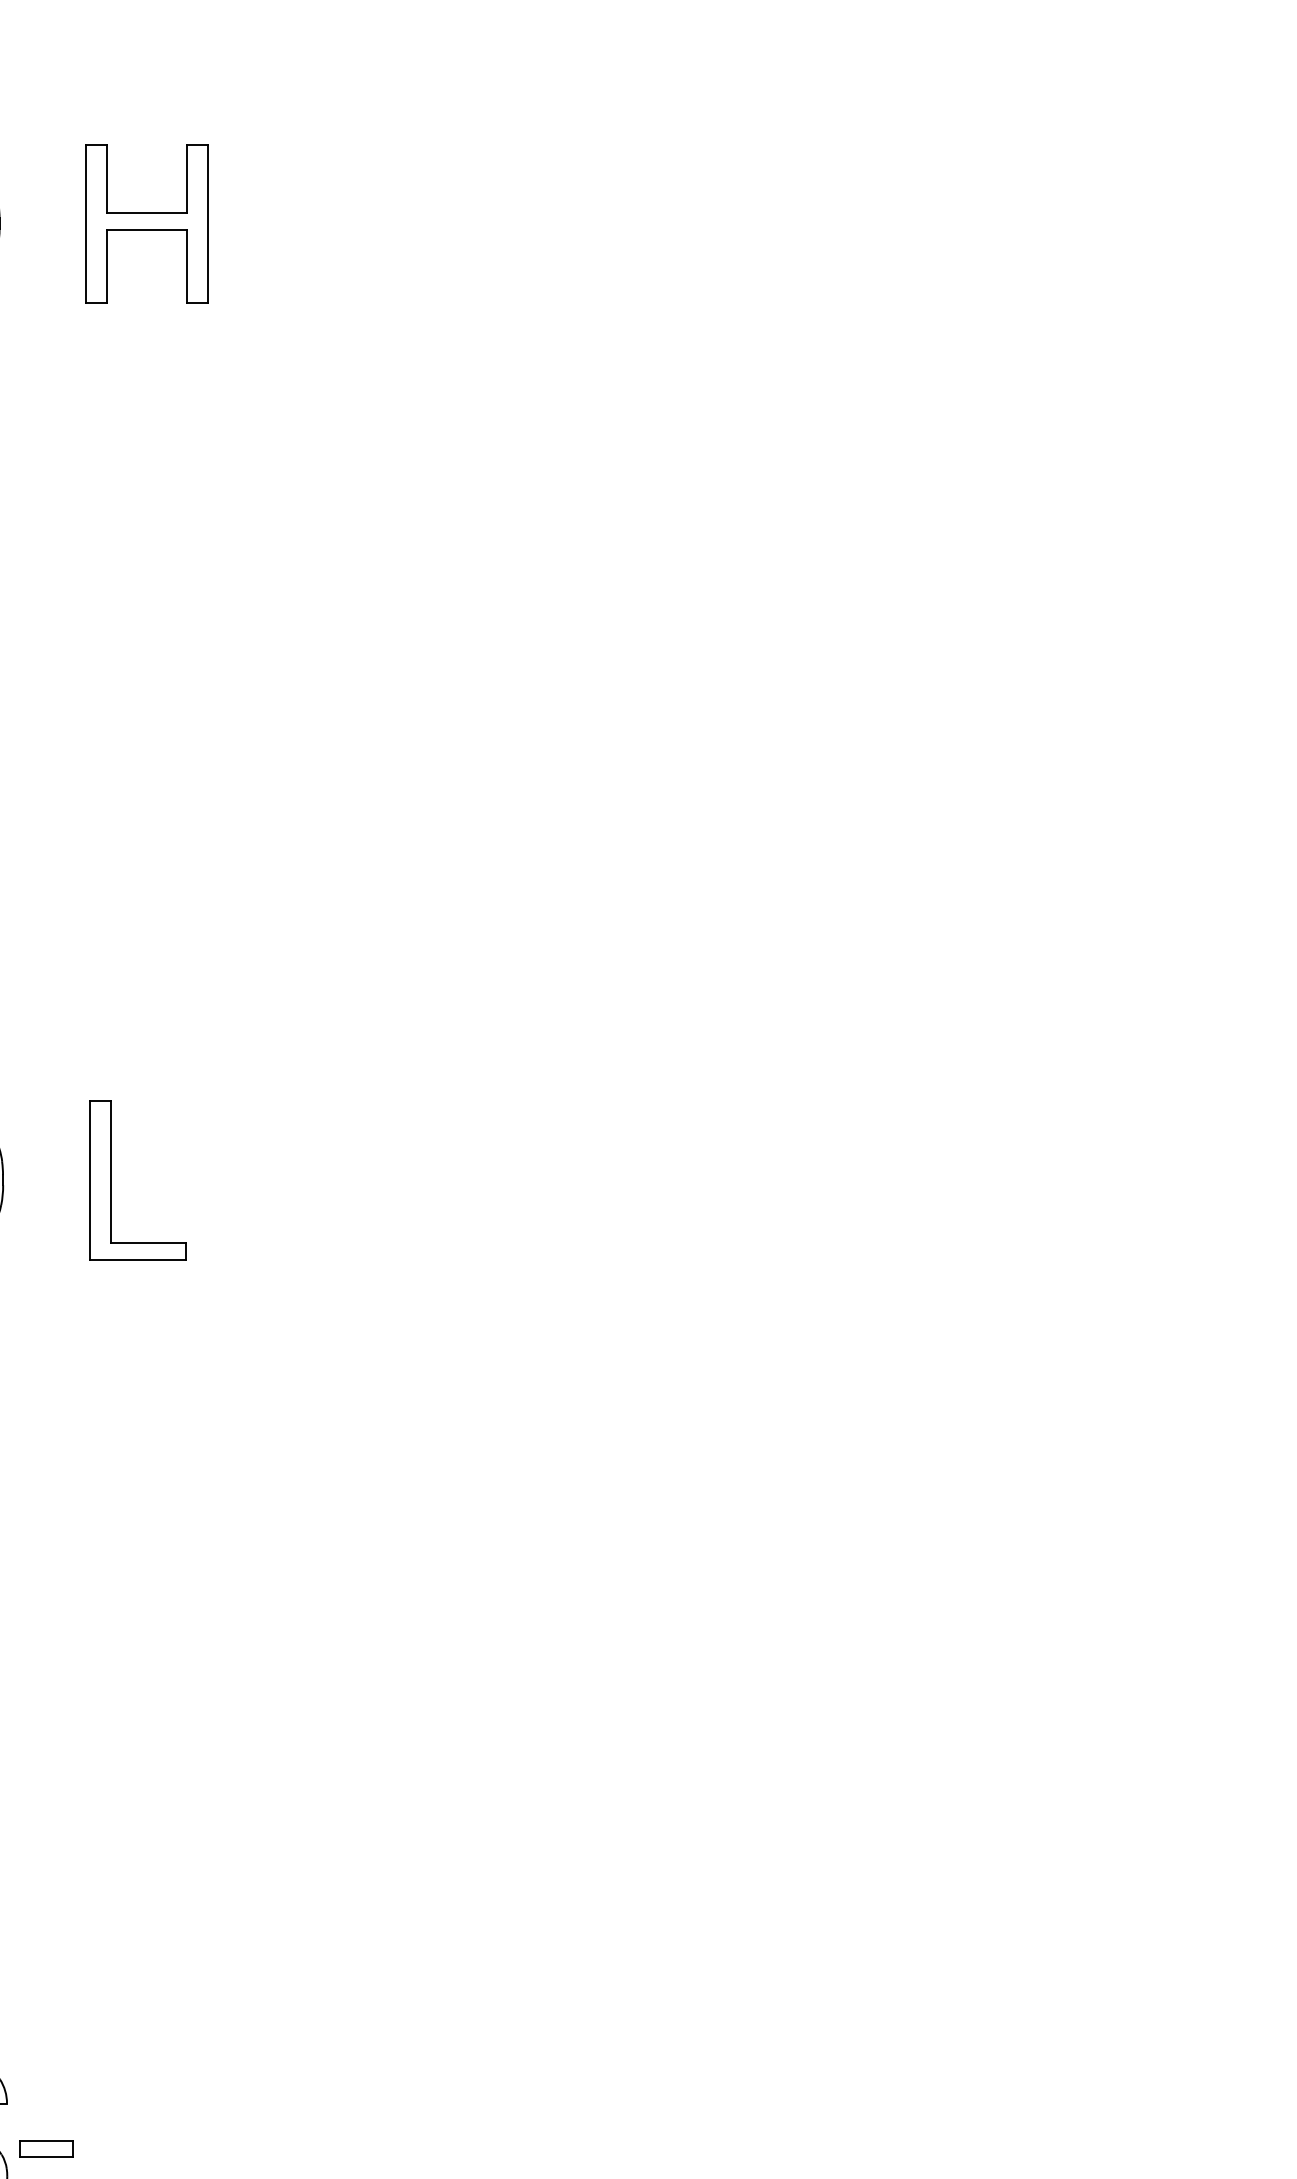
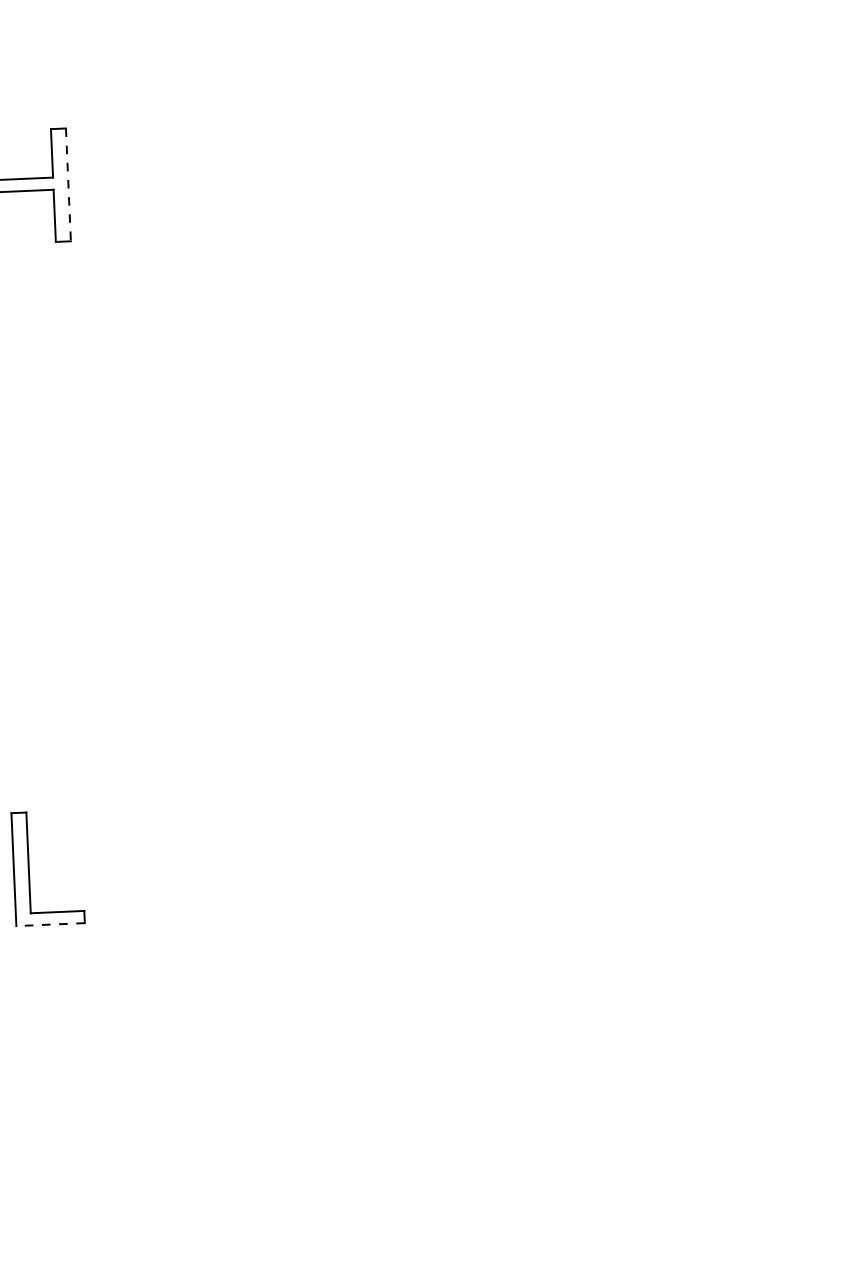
line: (208, 224) -> (68, 185), solid -> dashed
line: (137, 1259) -> (50, 924), solid -> dashed

